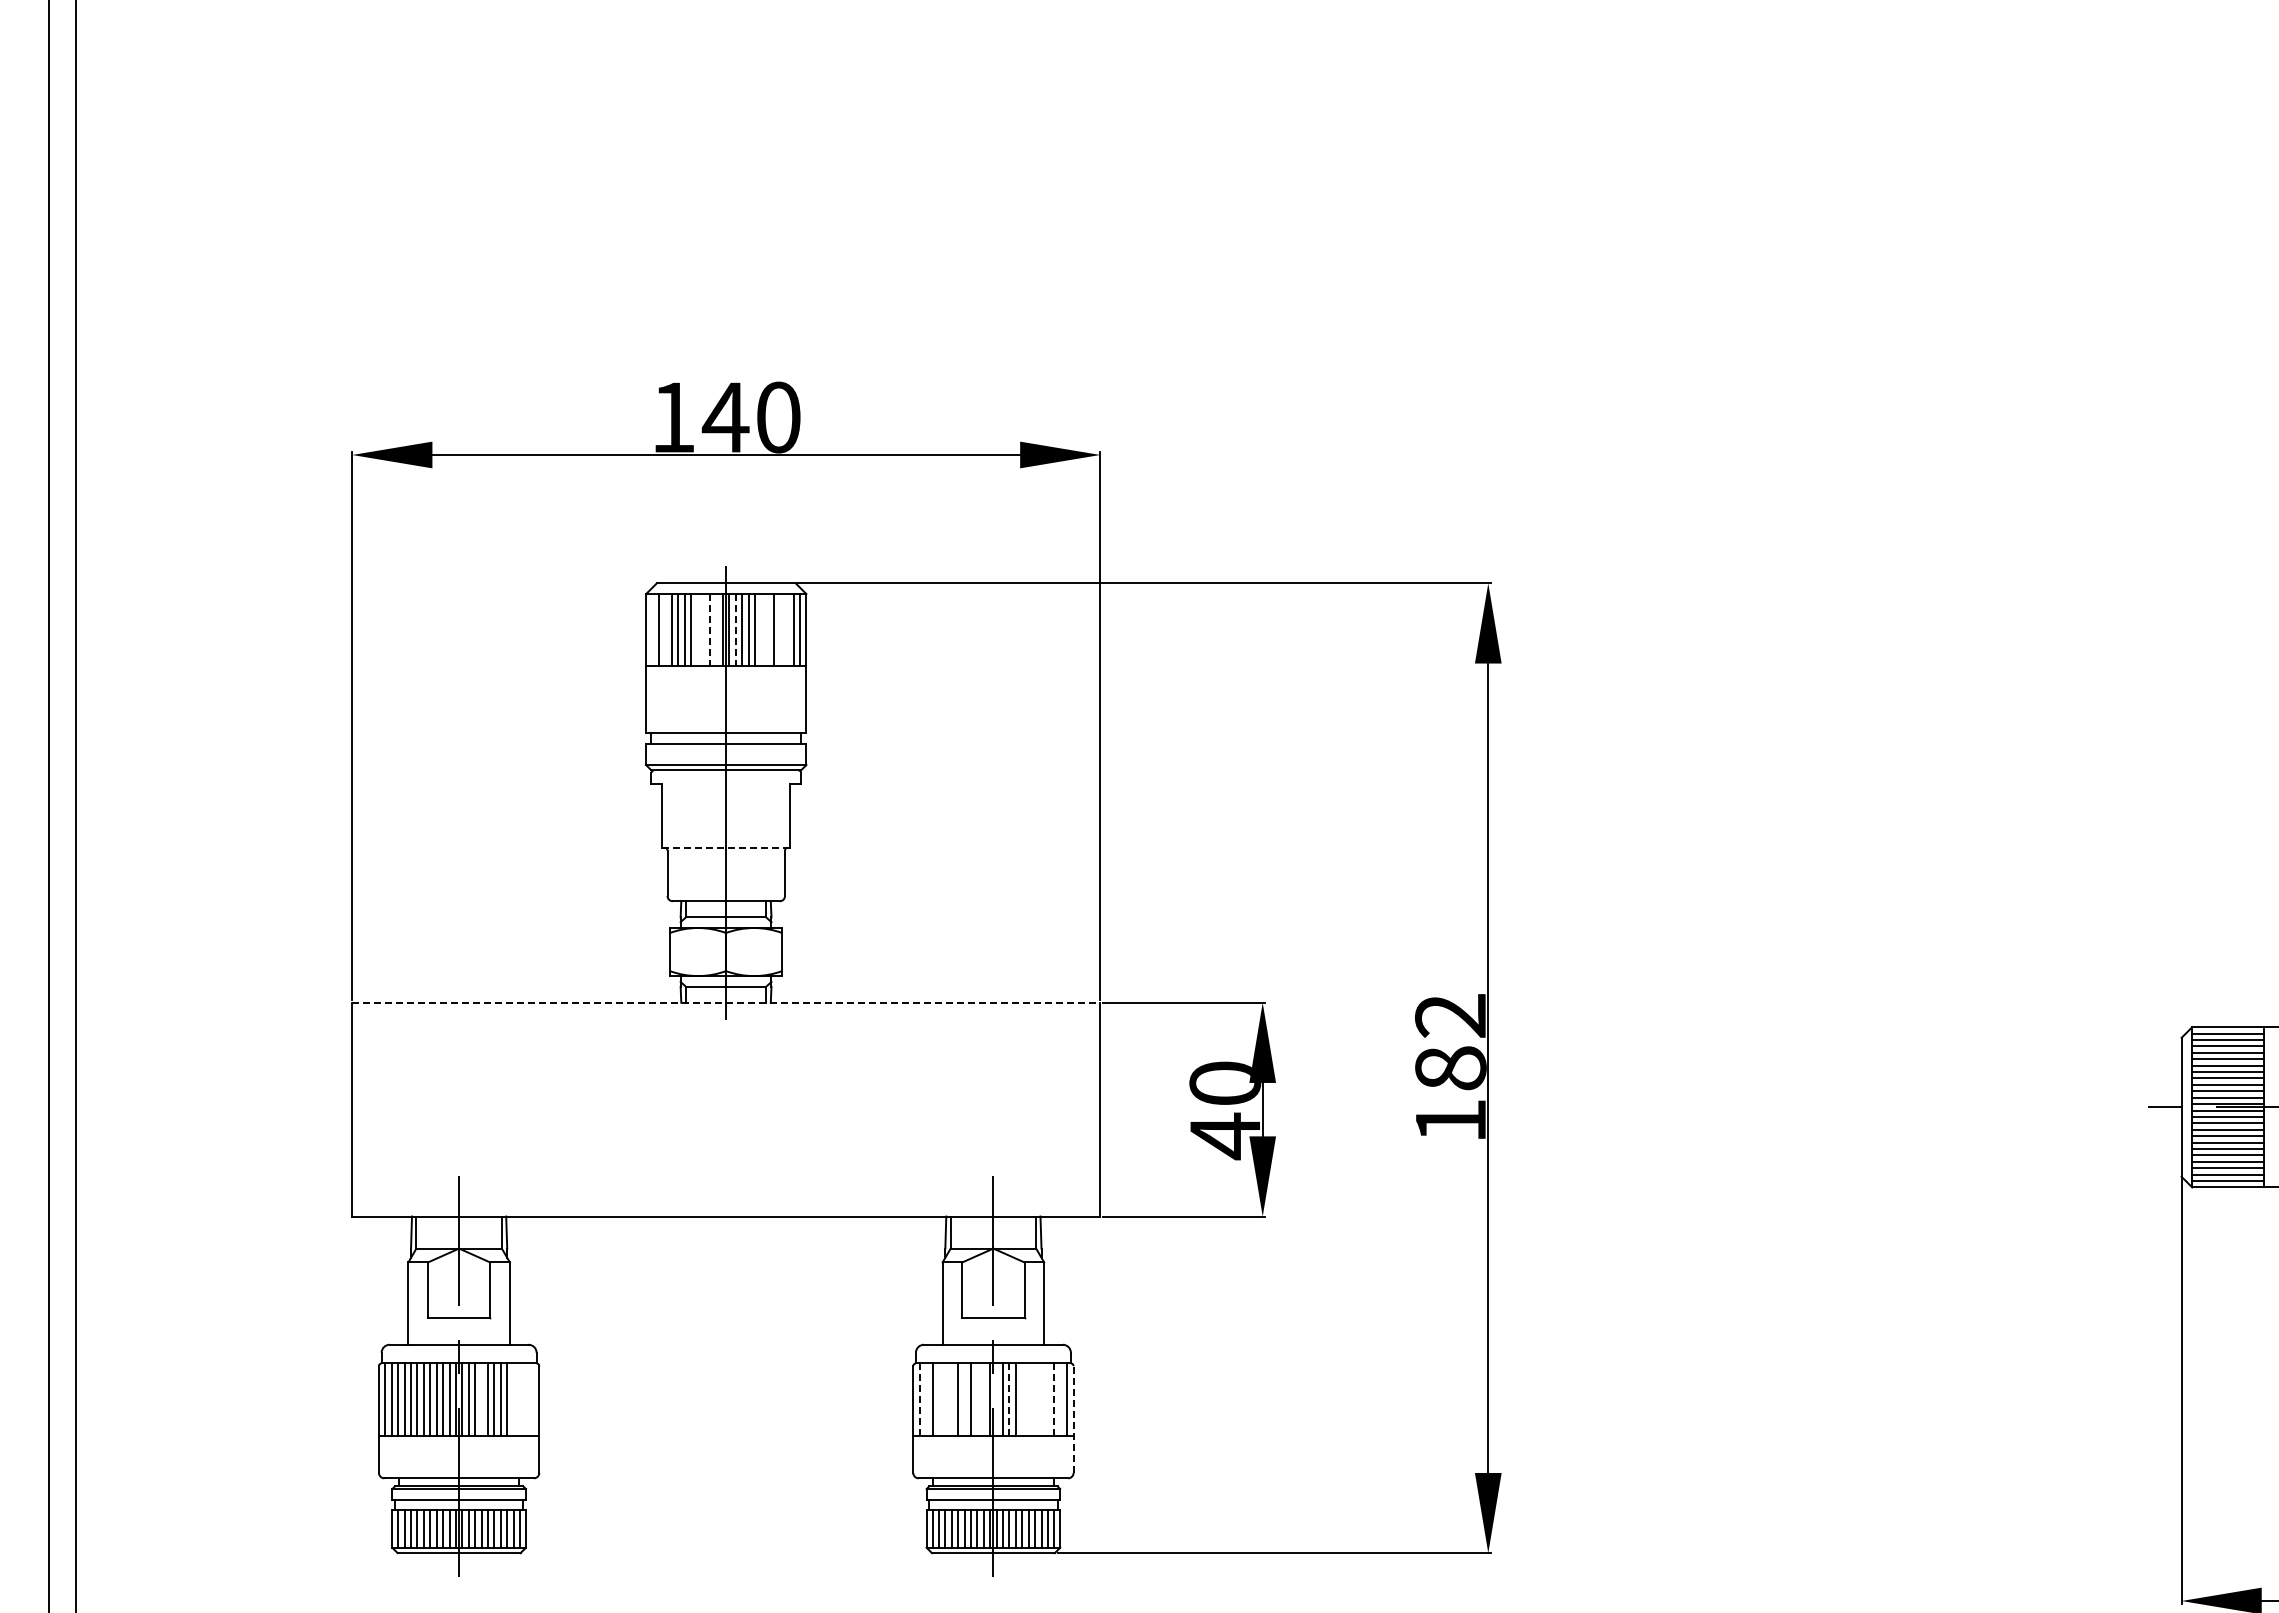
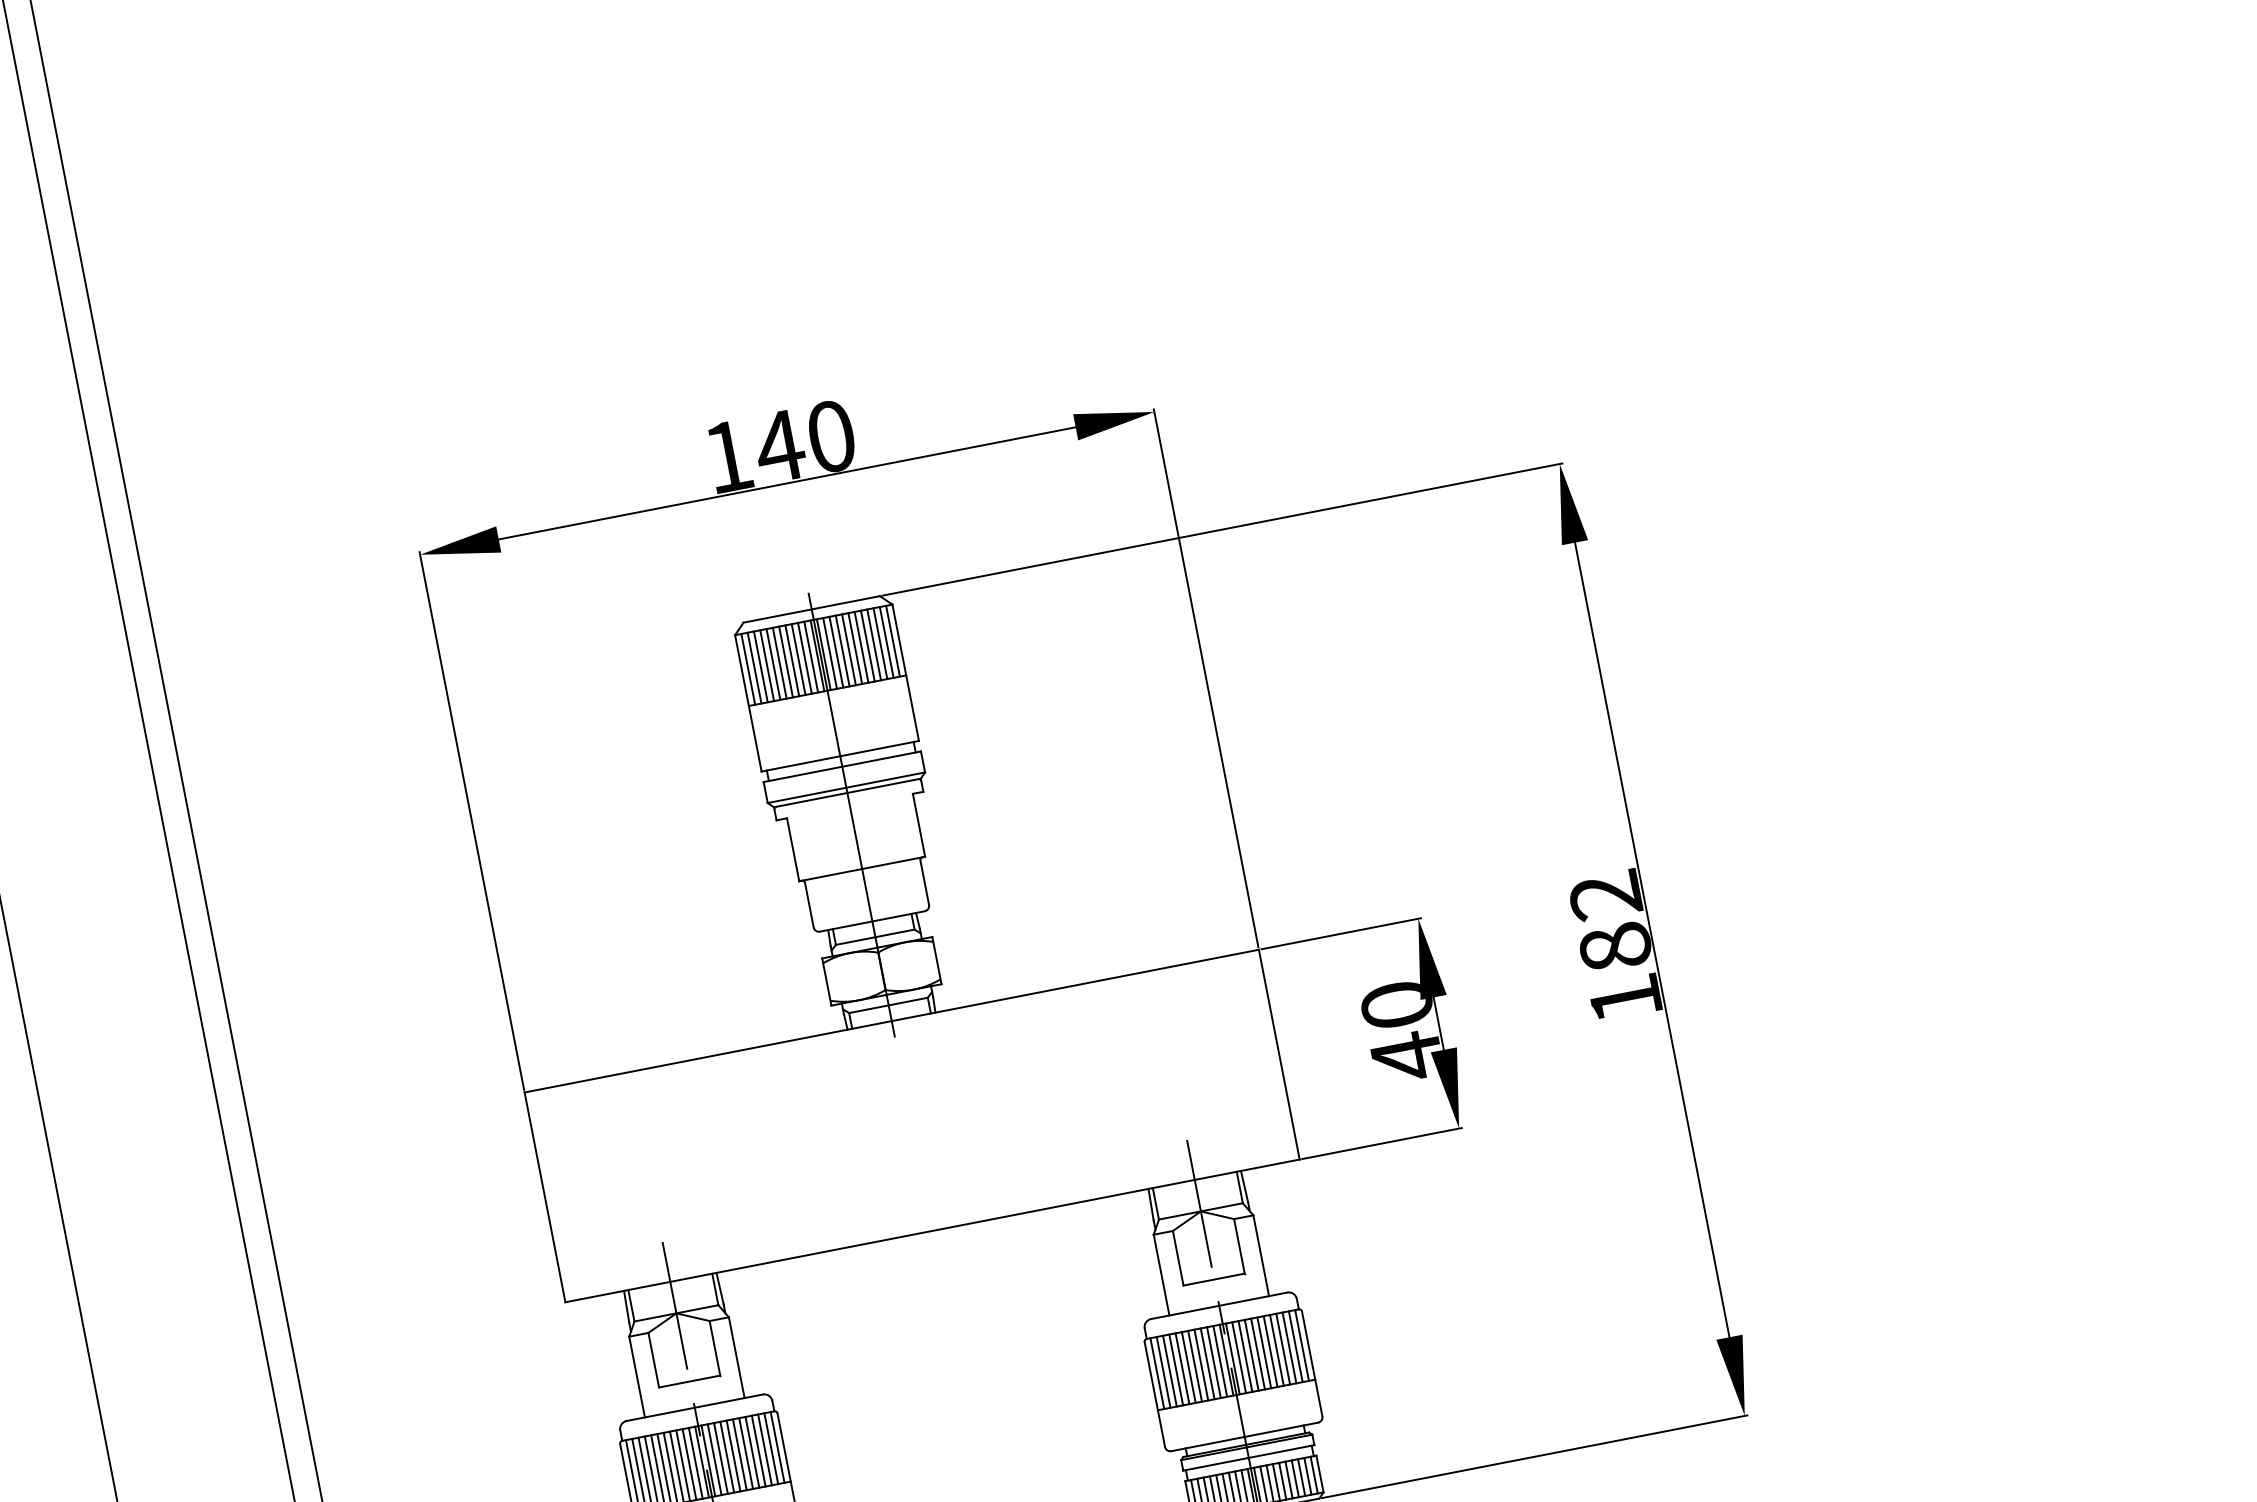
line: (652, 630) -> (748, 669), added
line: (665, 630) -> (761, 667), added
line: (697, 630) -> (792, 661), added
line: (703, 630) -> (798, 660), added
line: (710, 630) -> (805, 658), dashed -> solid
line: (716, 630) -> (811, 657), added
line: (735, 630) -> (829, 653), dashed -> solid
line: (761, 630) -> (855, 648), added
line: (767, 630) -> (861, 647), added
line: (780, 630) -> (873, 645), added
line: (787, 630) -> (880, 643), added
line: (724, 847) -> (860, 869), dashed -> solid
line: (726, 1002) -> (891, 1020), dashed -> solid
line: (481, 1399) -> (727, 1457), added
line: (513, 1399) -> (758, 1451), added
line: (520, 1399) -> (765, 1449), added
line: (526, 1399) -> (771, 1448), added
line: (532, 1399) -> (777, 1447), added
line: (919, 1399) -> (1157, 1373), dashed -> solid
line: (926, 1399) -> (1163, 1372), added
line: (938, 1399) -> (1175, 1370), added
line: (945, 1399) -> (1182, 1368), added
line: (951, 1399) -> (1188, 1367), added
line: (964, 1399) -> (1201, 1365), added
line: (977, 1399) -> (1214, 1362), added
line: (983, 1399) -> (1219, 1361), added
line: (996, 1399) -> (1232, 1358), added
line: (1009, 1399) -> (1245, 1356), dashed -> solid
line: (1022, 1399) -> (1258, 1354), added
line: (1028, 1399) -> (1264, 1352), added
line: (1035, 1399) -> (1270, 1351), added
line: (1041, 1399) -> (1276, 1350), added
line: (1047, 1399) -> (1282, 1349), added
line: (1054, 1399) -> (1289, 1347), dashed -> solid
line: (1060, 1399) -> (1295, 1346), added
line: (1073, 1419) -> (1312, 1363), dashed -> solid

